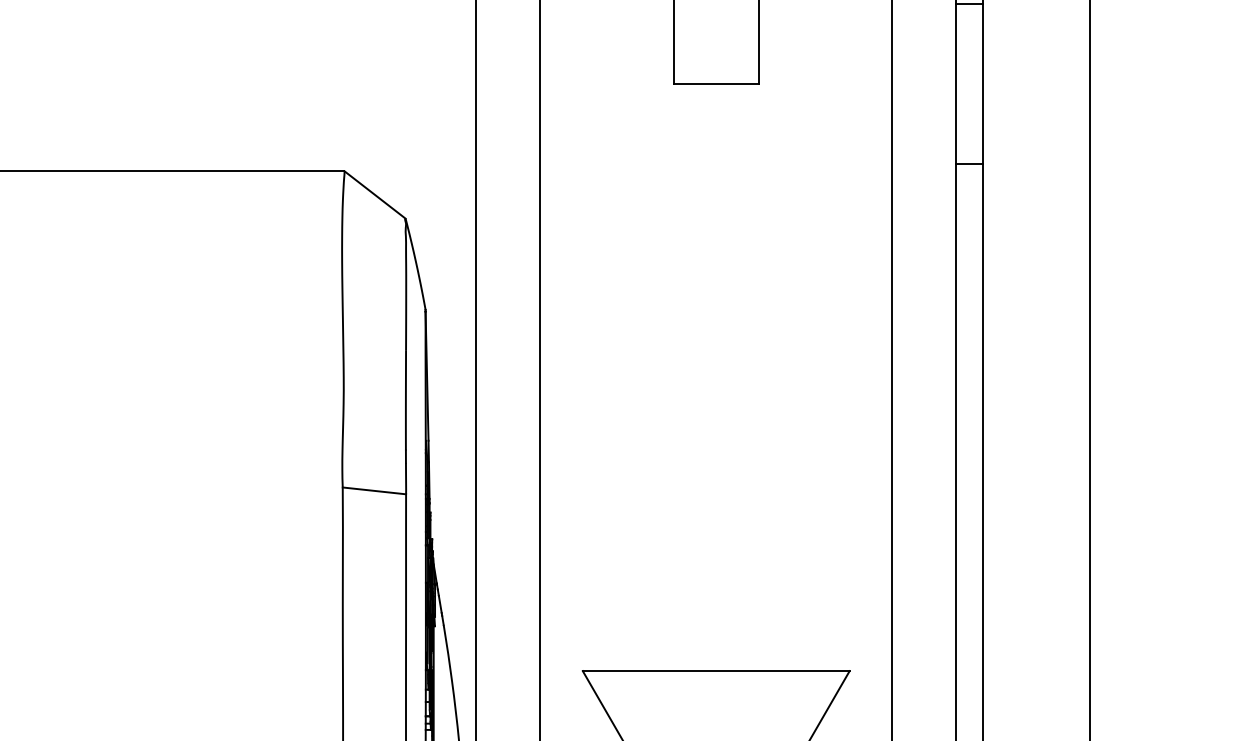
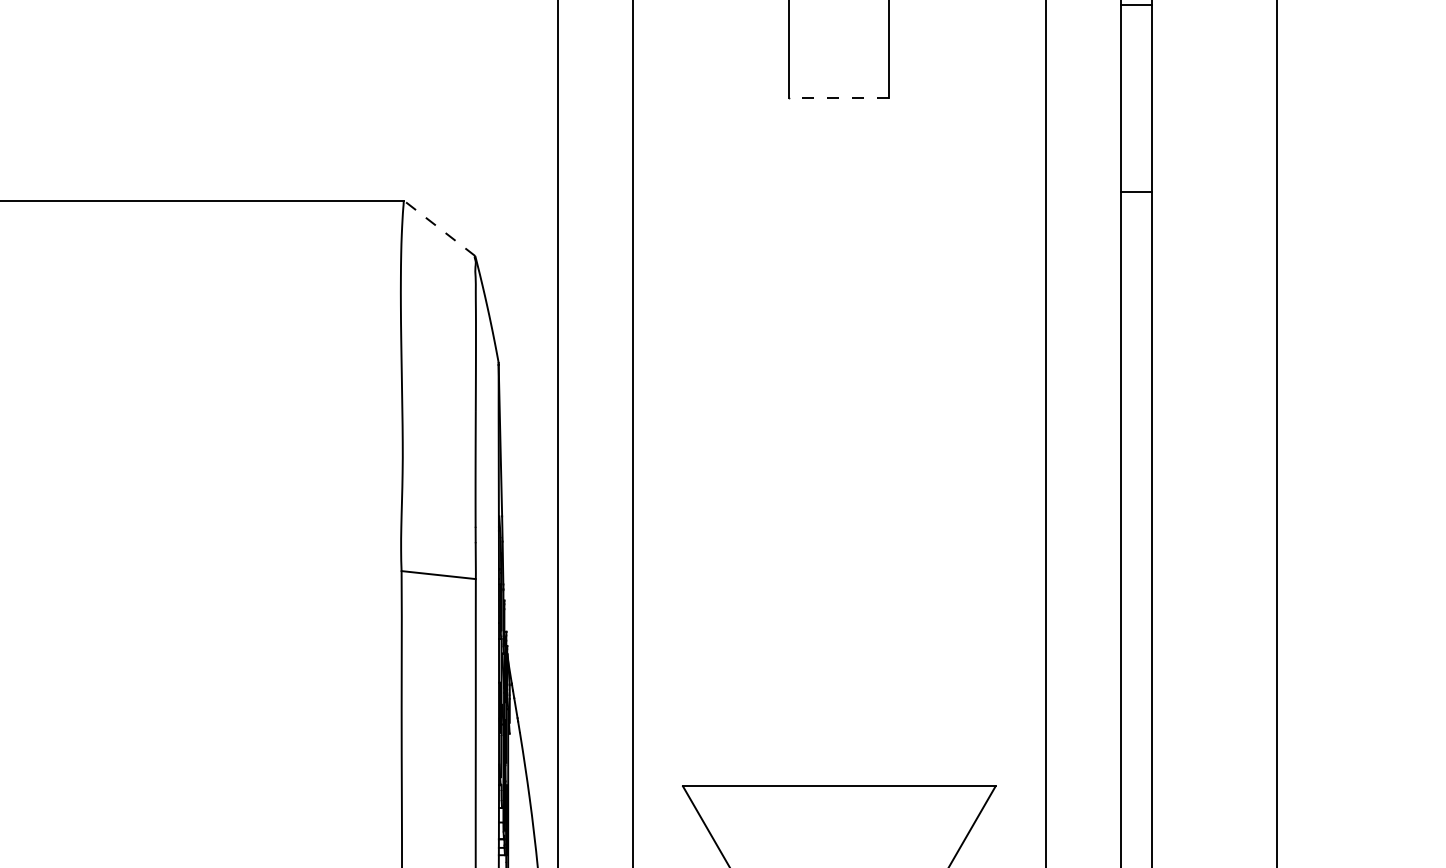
line: (715, 84) -> (838, 98), solid -> dashed
line: (375, 195) -> (439, 228), solid -> dashed

